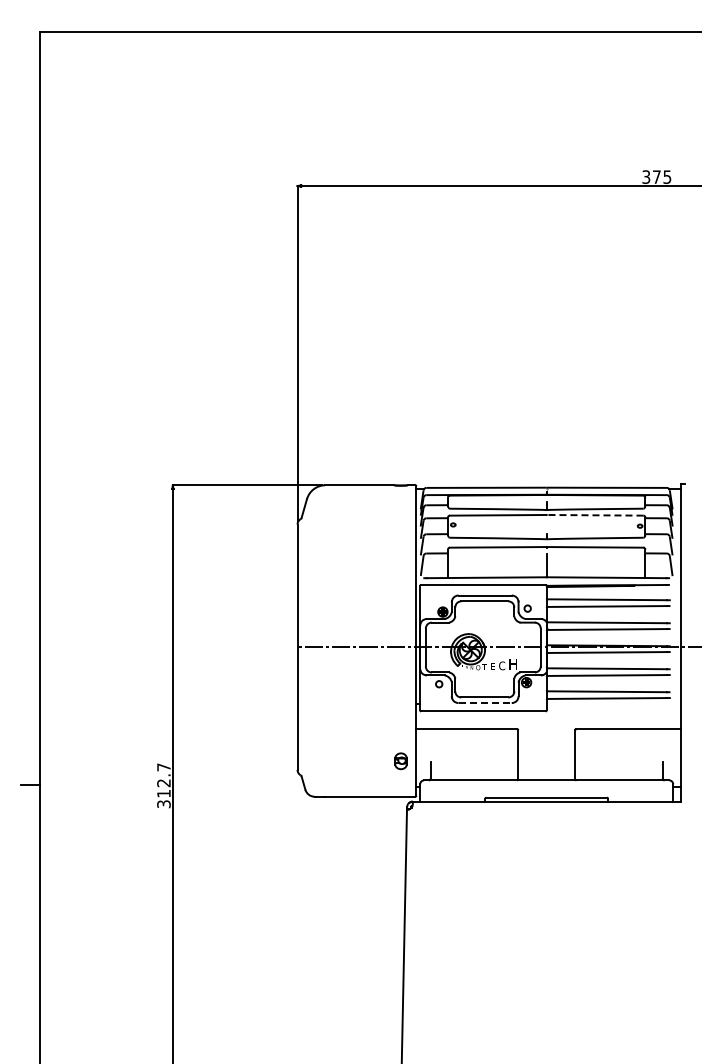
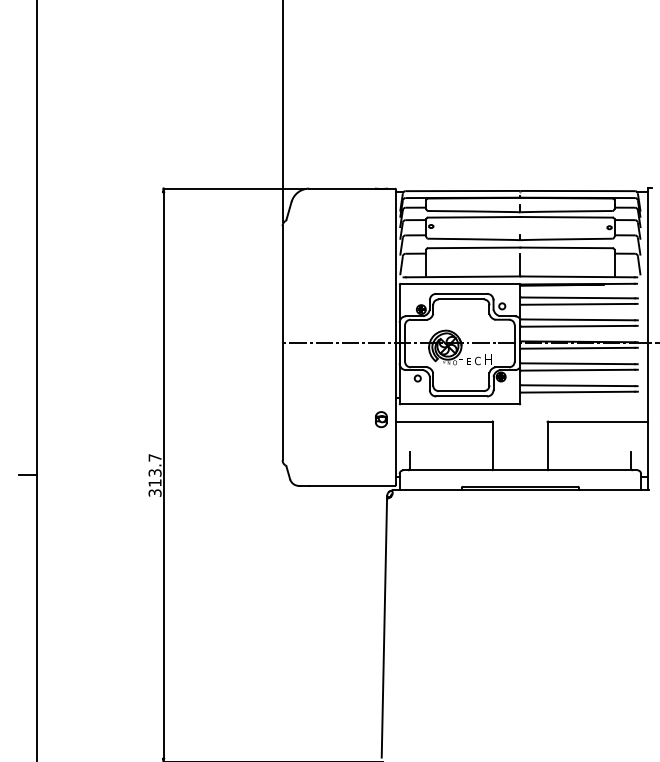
line: (594, 515) -> (566, 217), dashed -> solid
line: (485, 703) -> (461, 396), dashed -> solid
part: (400, 761) -> (380, 419), moved
text: (163, 783) -> (154, 473), 312.7 -> 313.7

